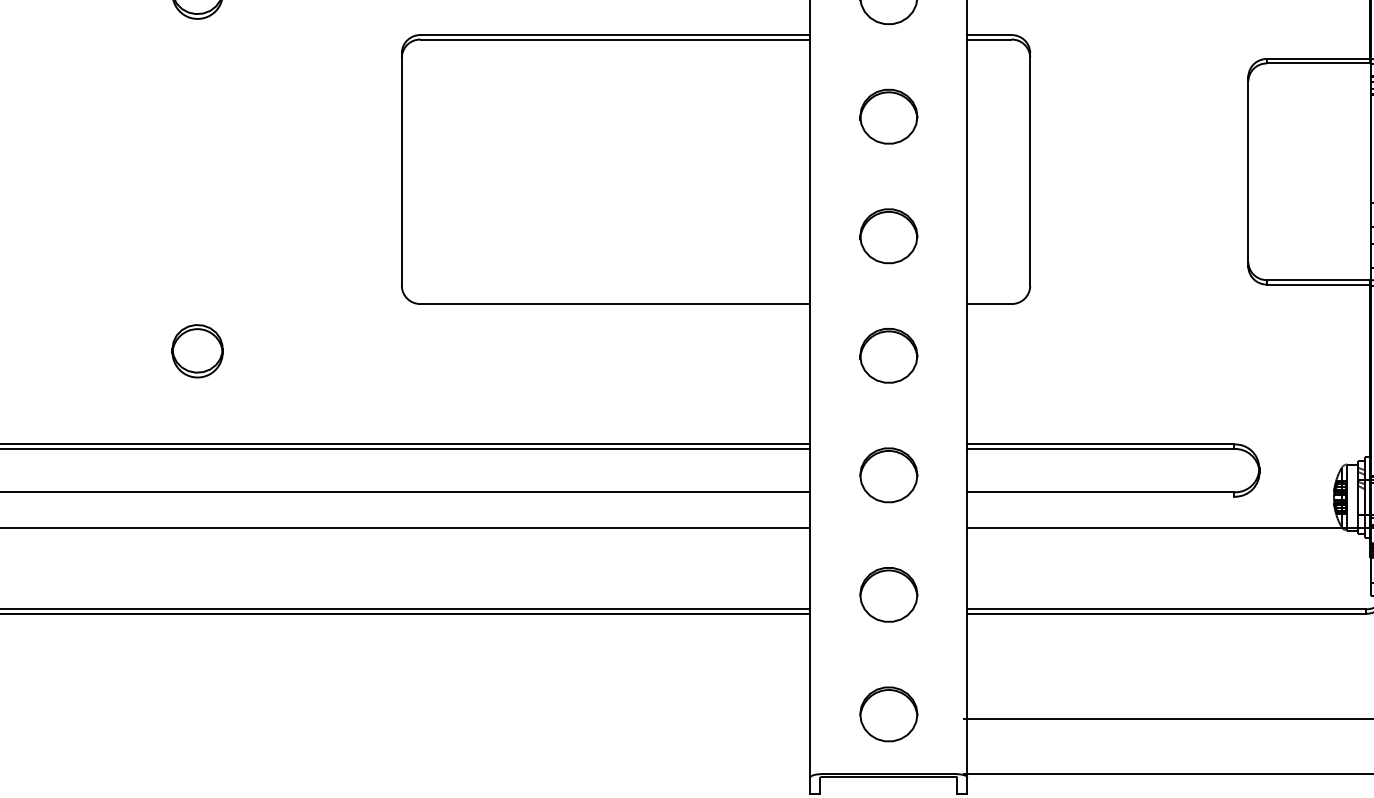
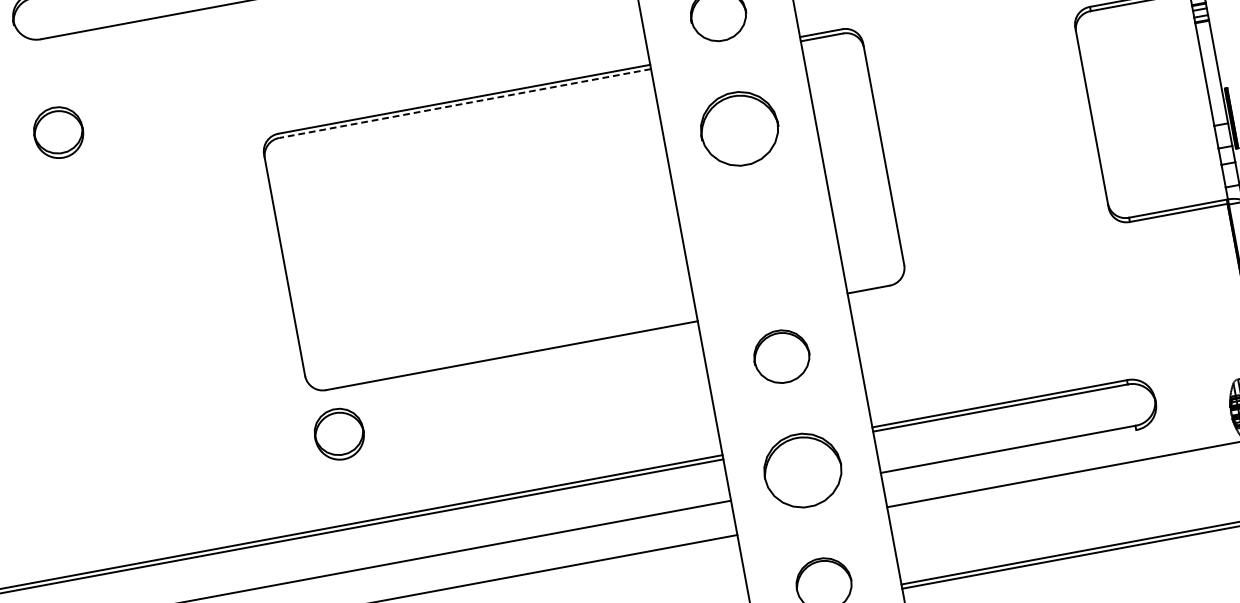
line: (615, 39) -> (465, 103), solid -> dashed
part: (888, 116) -> (739, 128), size x1.4
part: (888, 236) -> (760, 243), removed
part: (197, 351) -> (339, 434), moved
part: (888, 475) -> (802, 470), size x1.4

